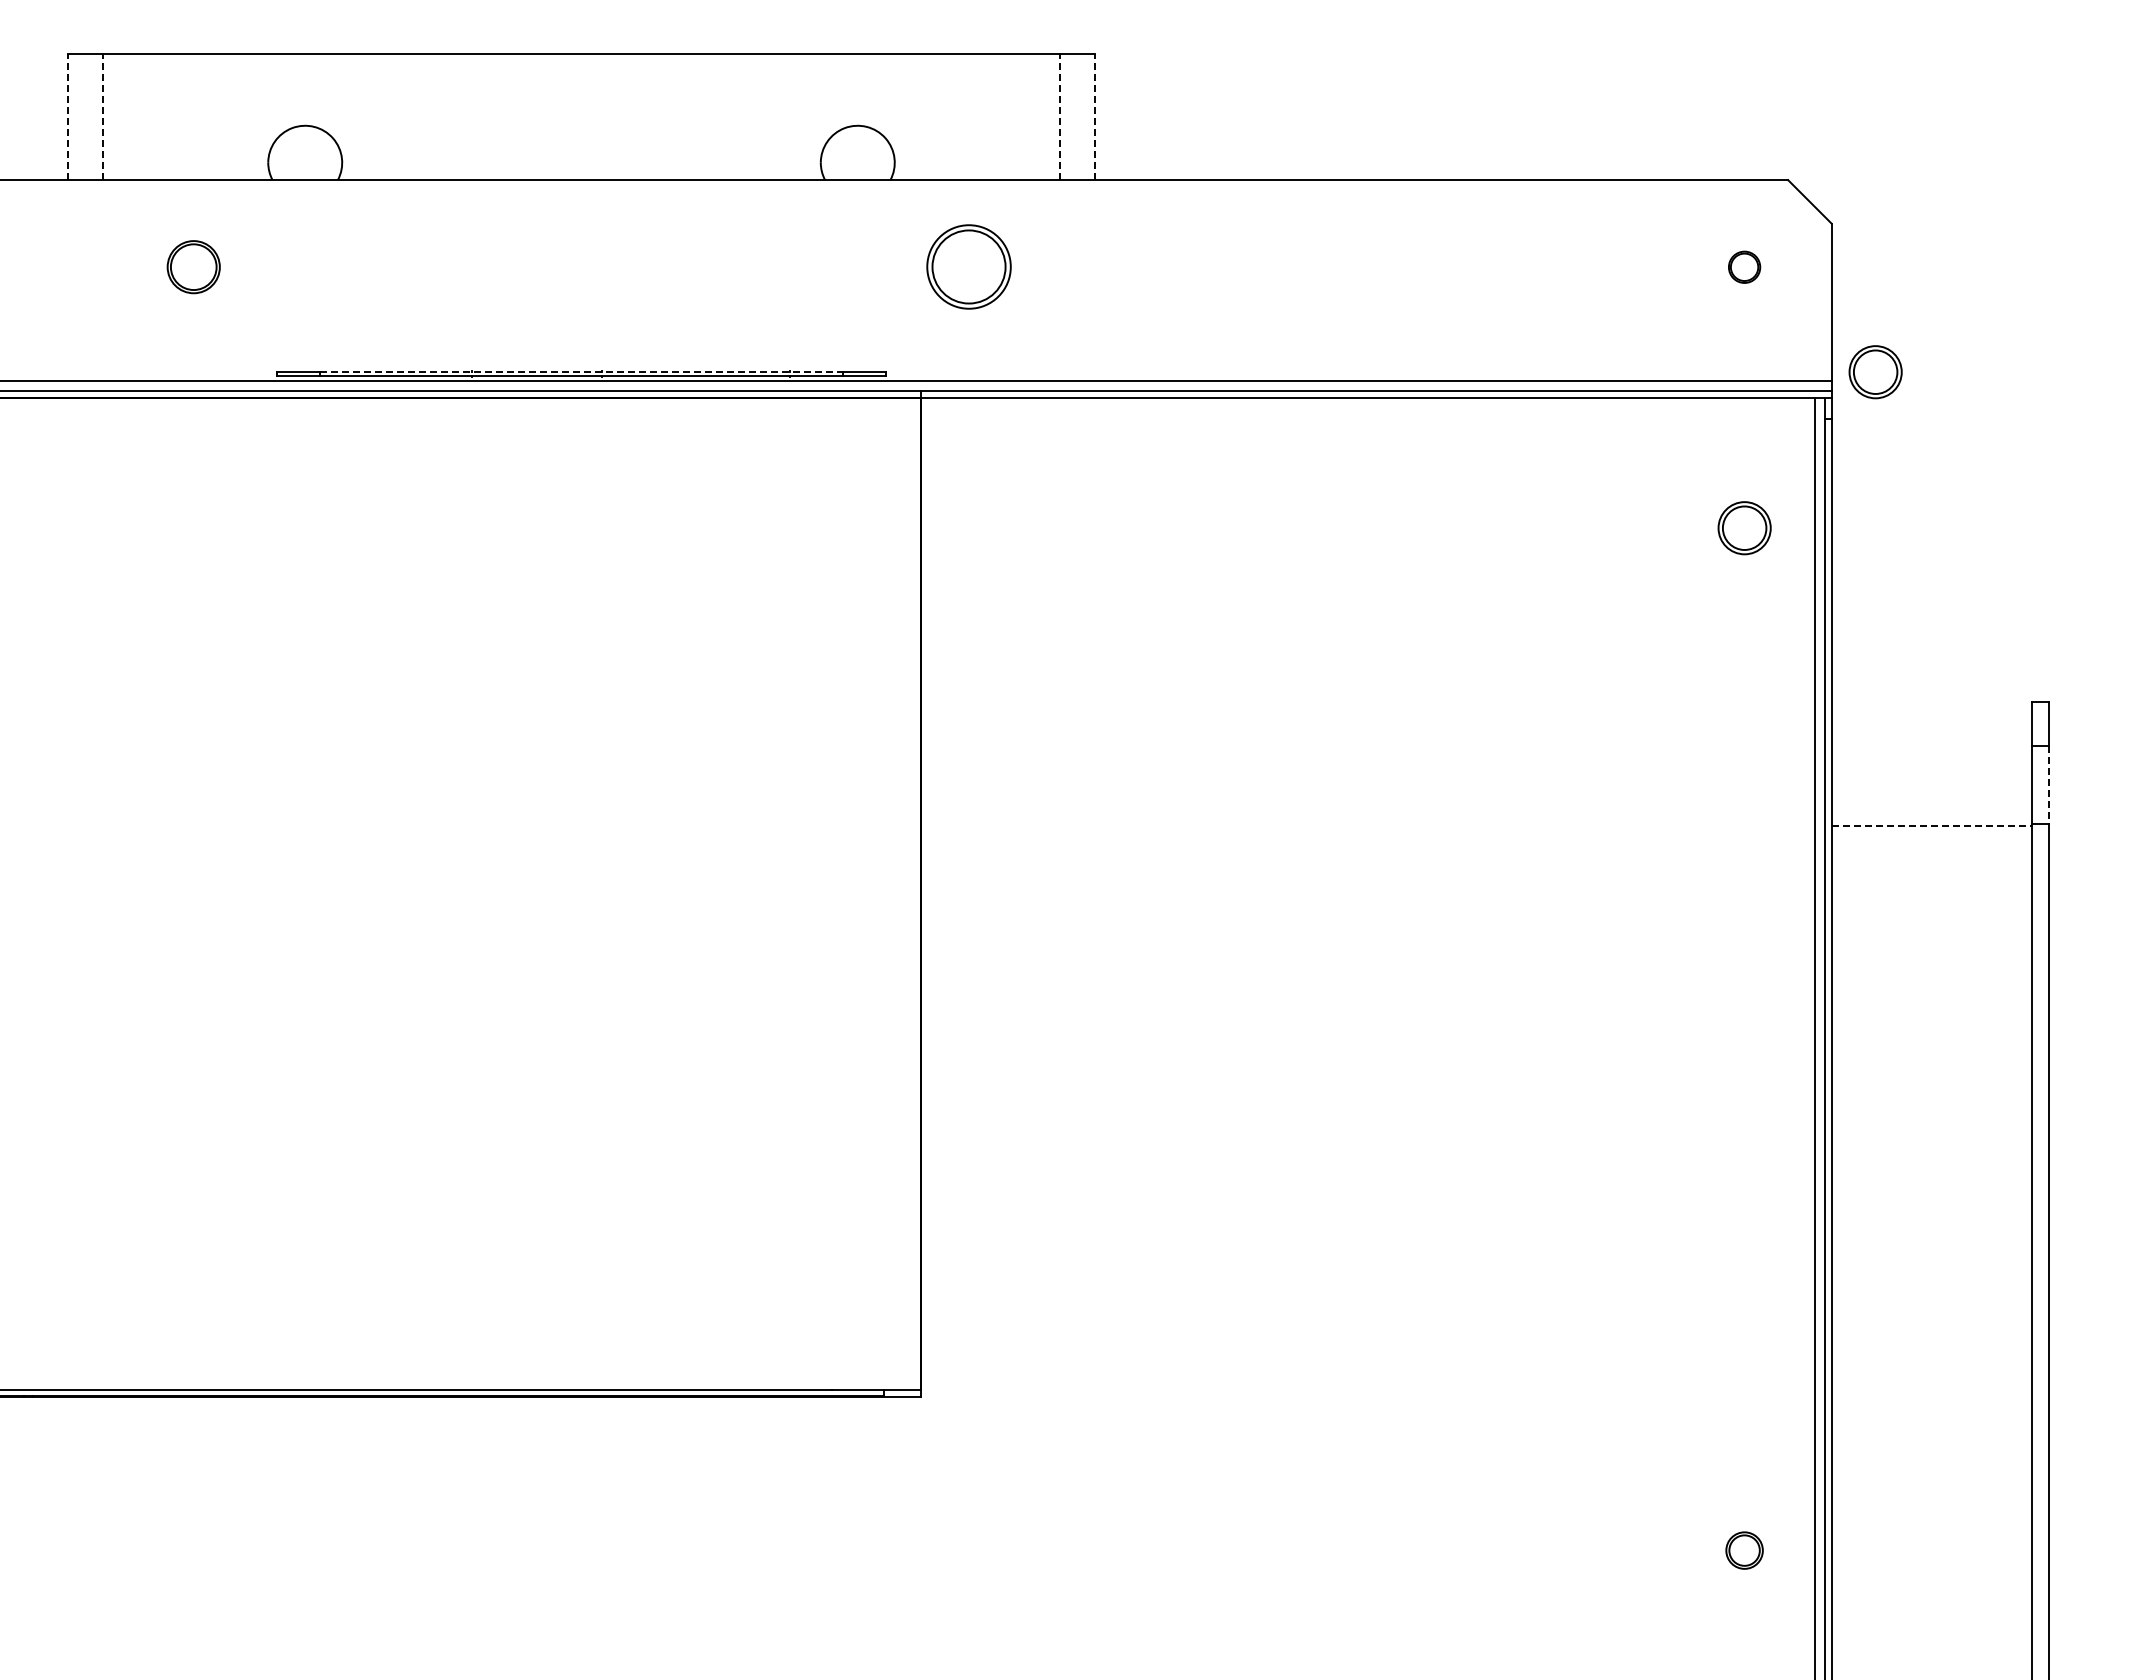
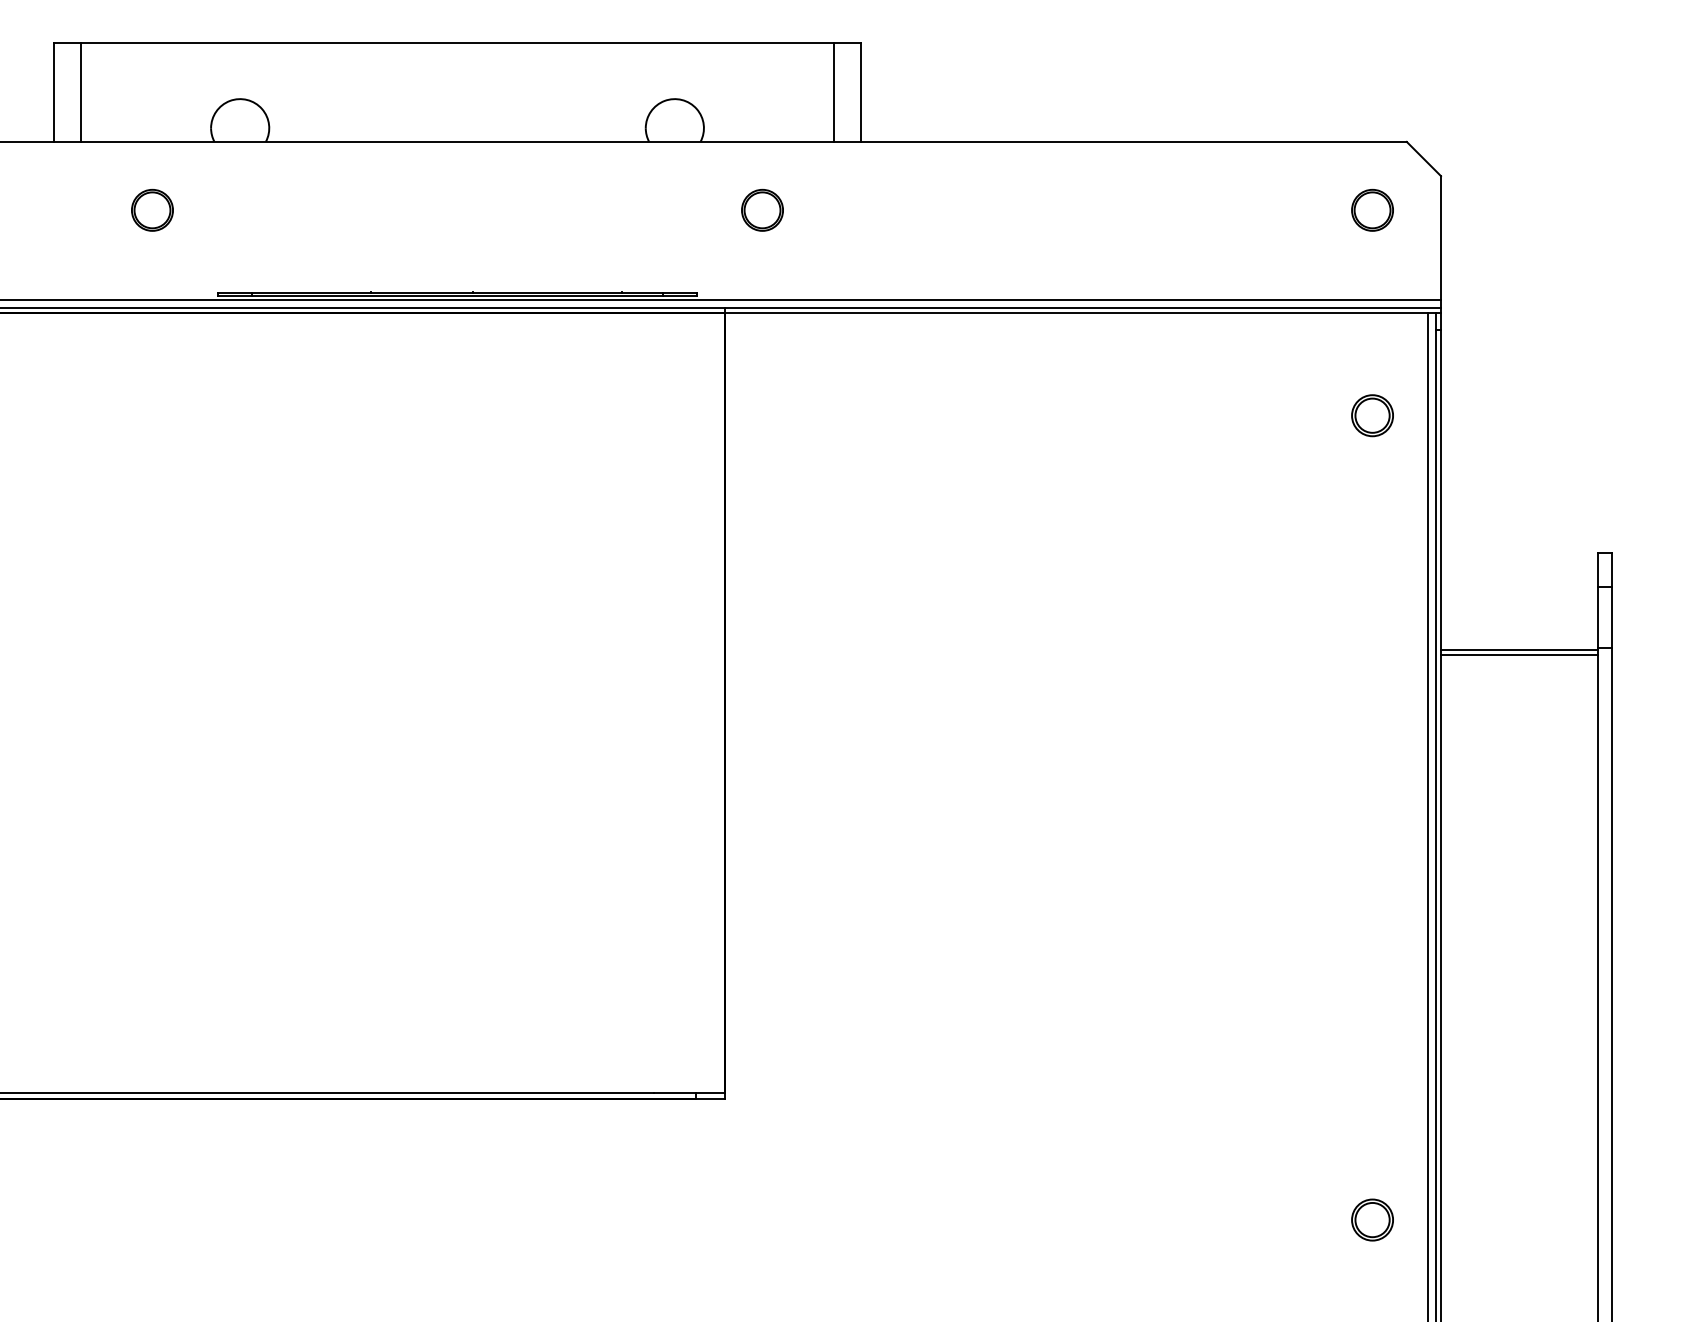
line: (68, 116) -> (53, 91), dashed -> solid
line: (102, 116) -> (80, 91), dashed -> solid
line: (1060, 116) -> (834, 91), dashed -> solid
line: (1094, 116) -> (861, 91), dashed -> solid
part: (969, 267) -> (762, 210), size x0.62
part: (1744, 267) -> (1372, 210), size x1.67
line: (582, 371) -> (458, 292), dashed -> solid
part: (1875, 372) -> (1475, 293), removed
line: (2049, 785) -> (1612, 618), dashed -> solid
line: (1932, 826) -> (1520, 650), dashed -> solid
line: (1931, 832) -> (1519, 655), added
part: (1744, 1550) -> (1372, 1219), size x1.43

